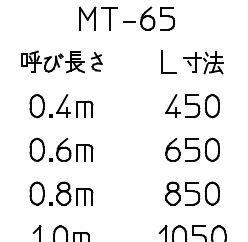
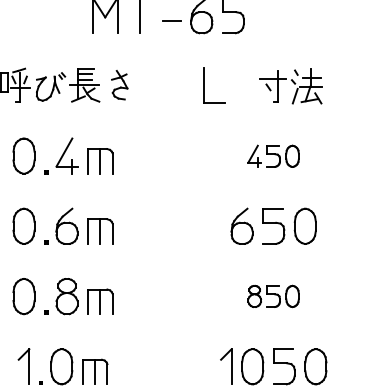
part: (168, 61) -> (214, 84), moved
part: (192, 106) -> (273, 156), size x0.6
part: (192, 193) -> (273, 296), size x0.6

